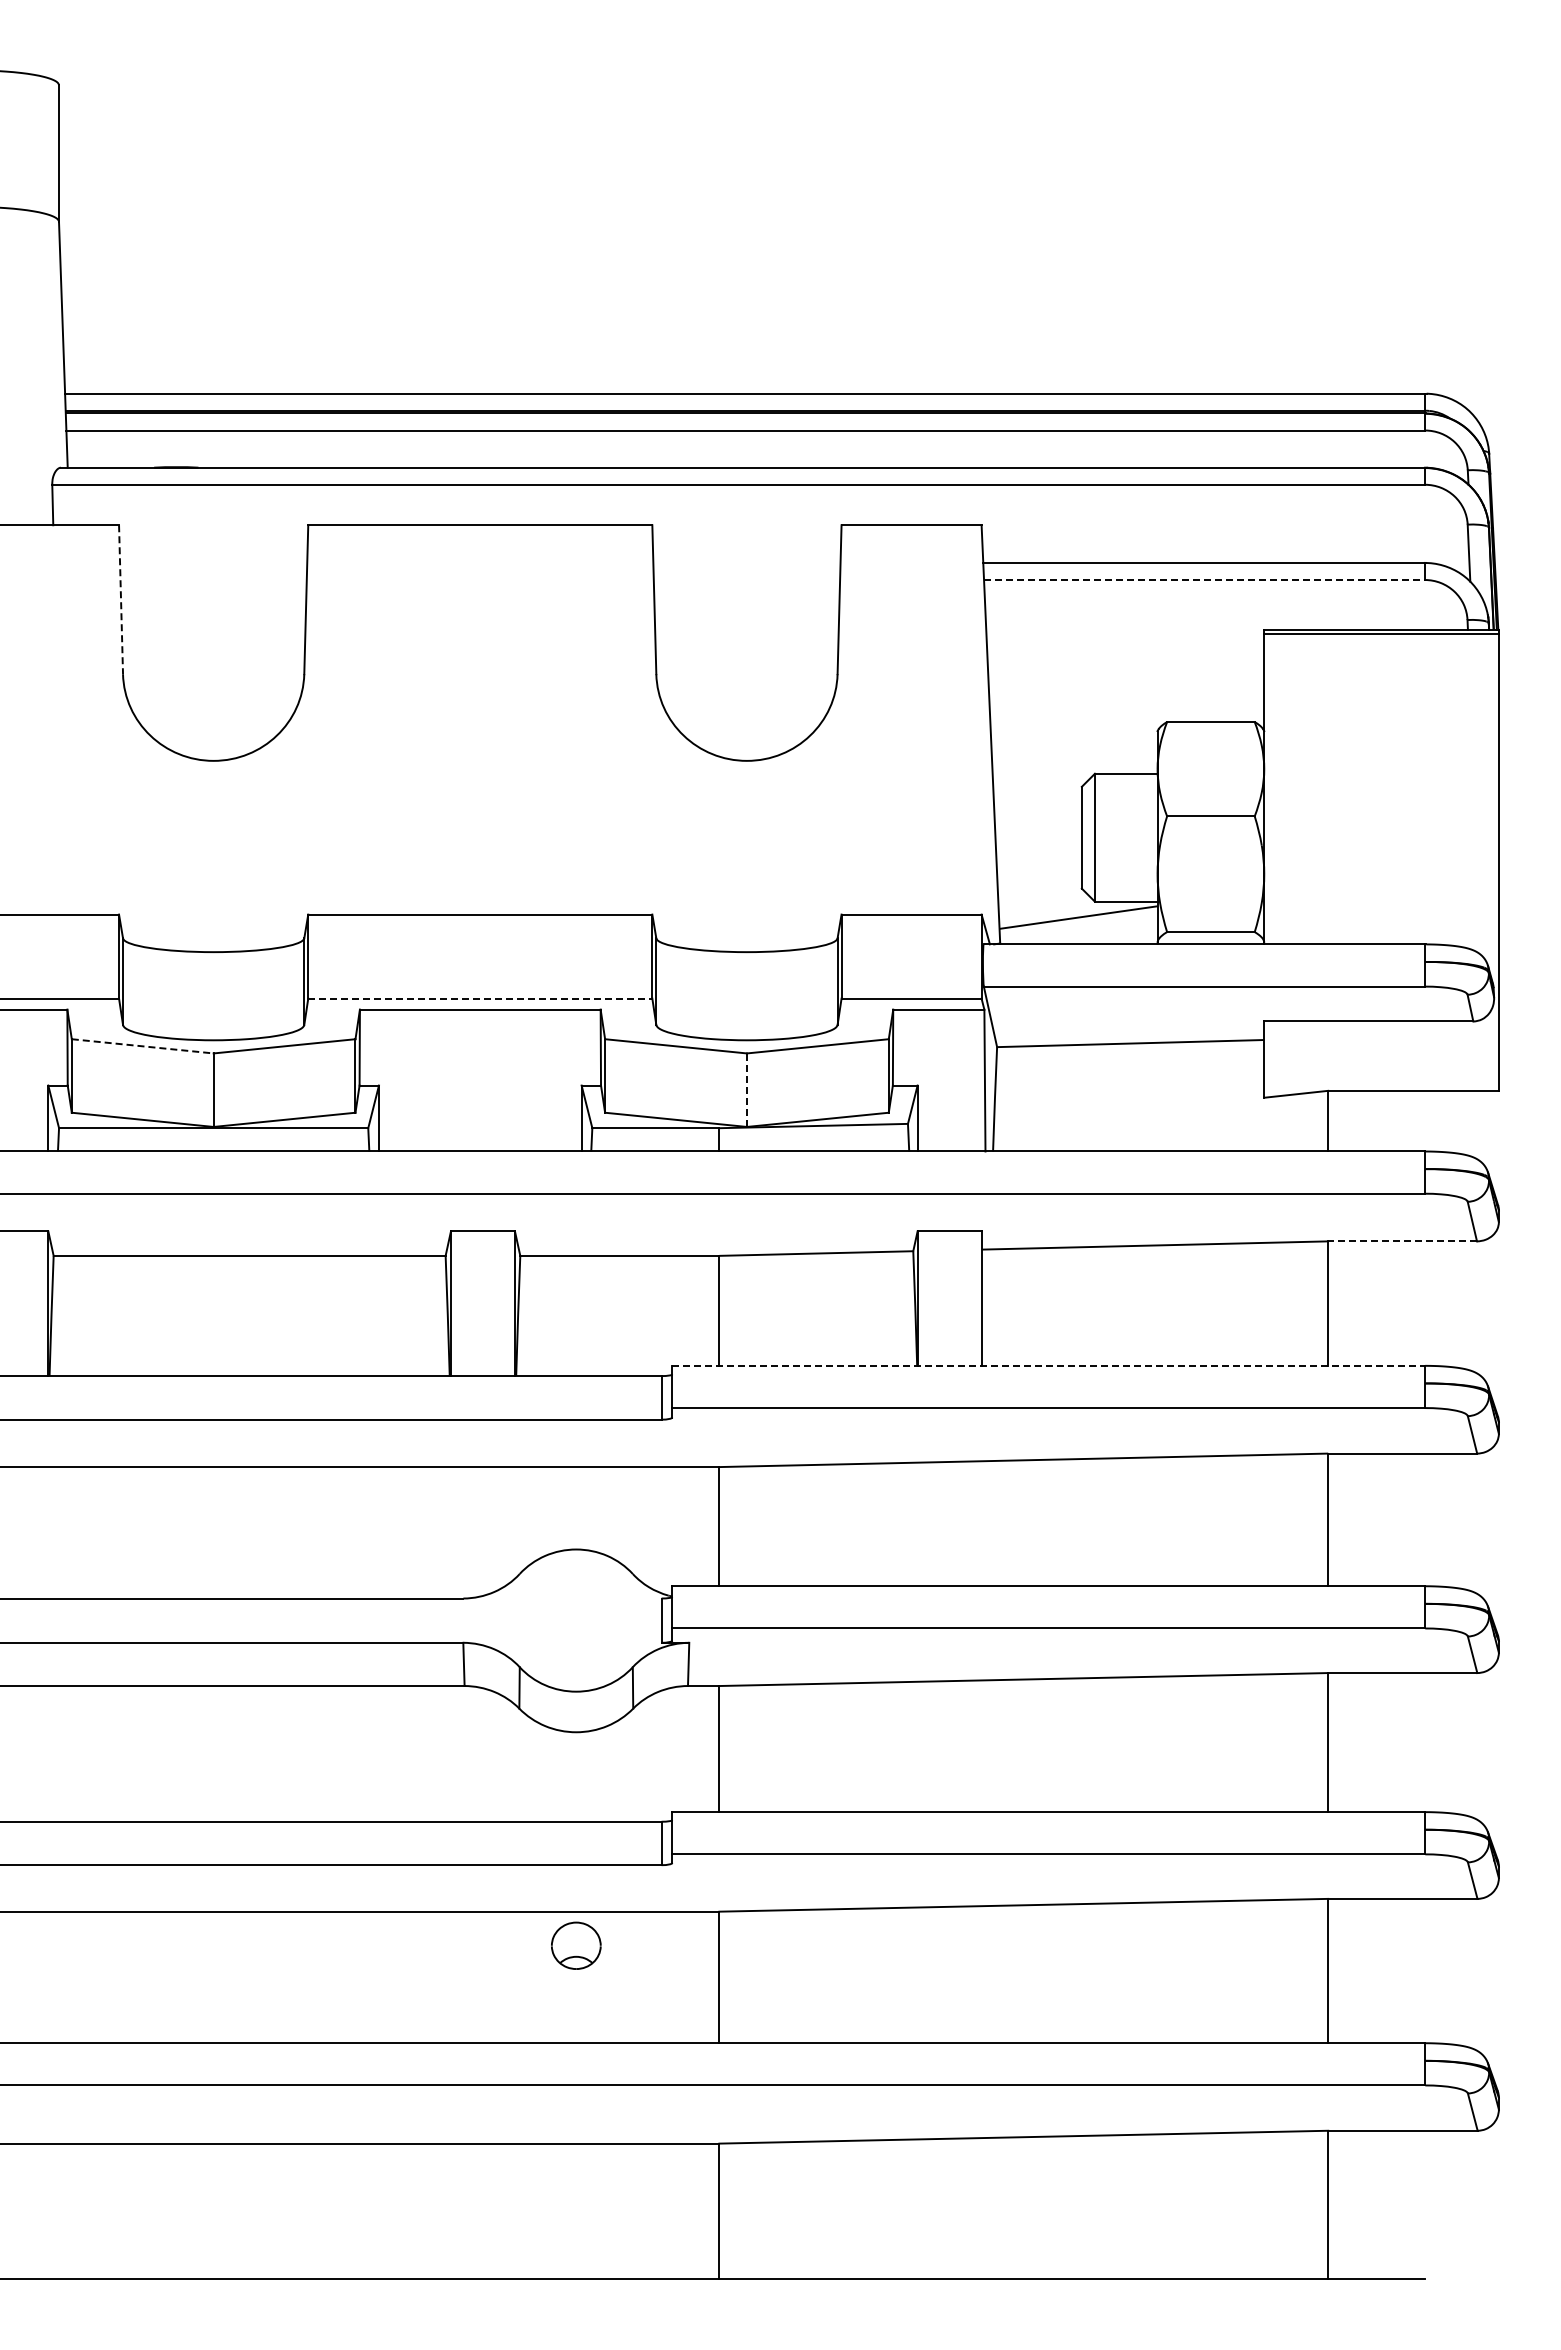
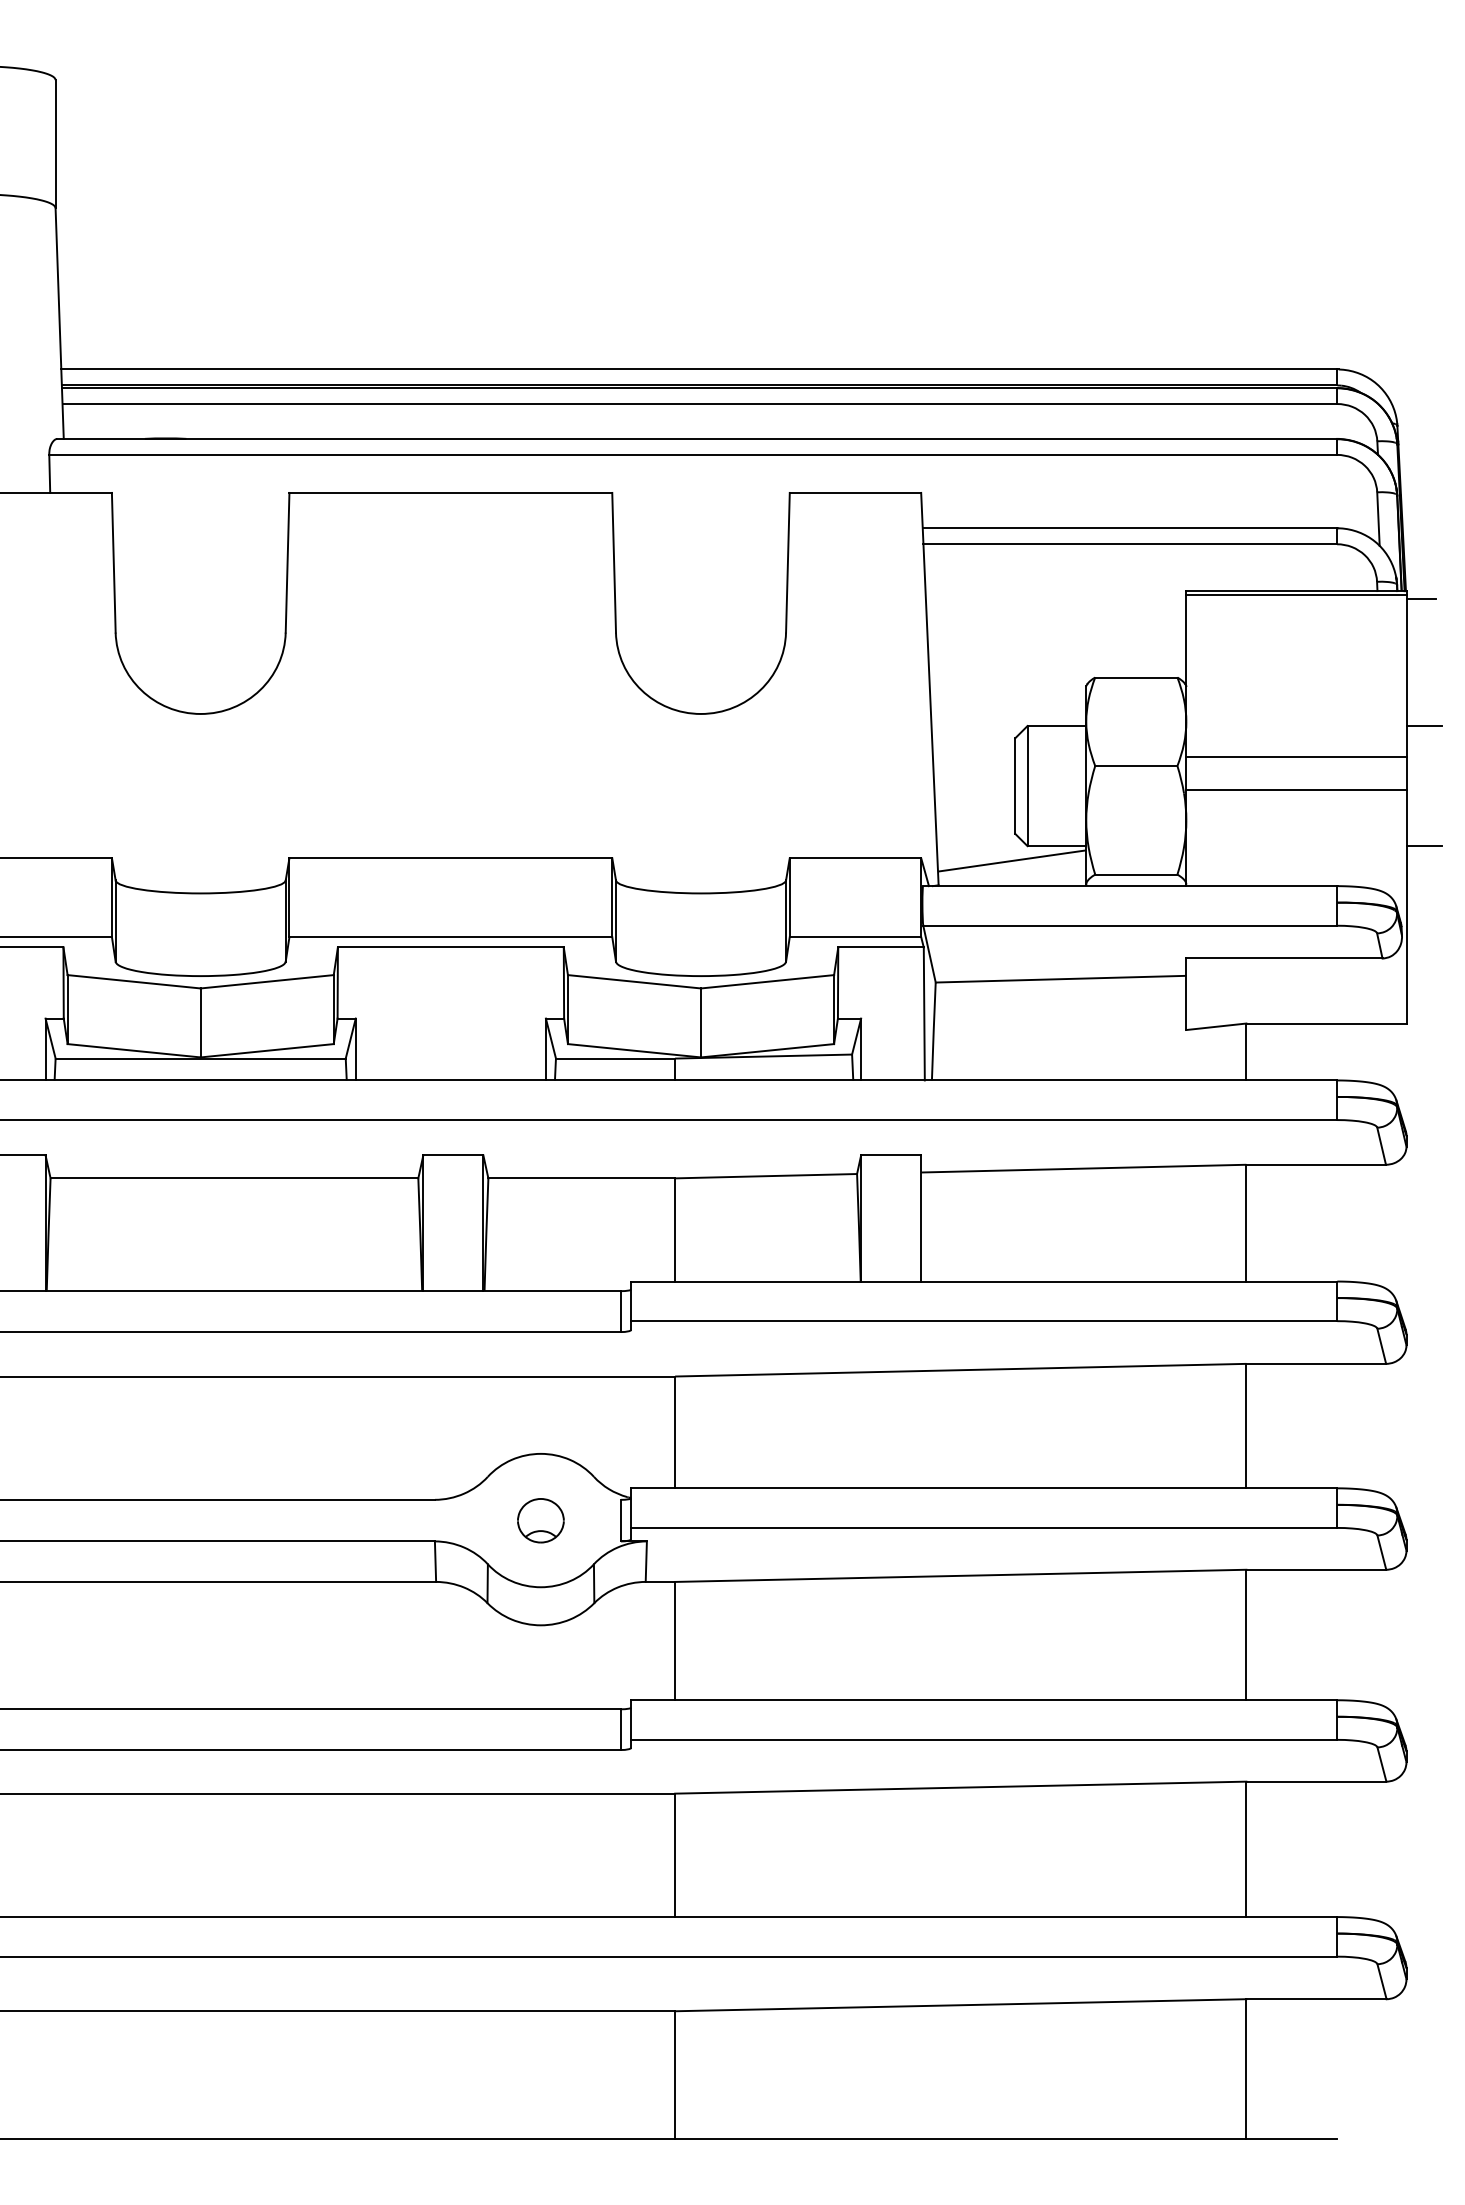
line: (1204, 580) -> (1130, 544), dashed -> solid
line: (121, 600) -> (114, 563), dashed -> solid
line: (1513, 638) -> (1420, 599), added
line: (1517, 773) -> (1423, 725), added
line: (1381, 806) -> (1296, 756), added
line: (1381, 841) -> (1296, 789), added
line: (1517, 901) -> (1423, 845), added
line: (480, 998) -> (451, 936), dashed -> solid
line: (143, 1046) -> (134, 981), dashed -> solid
line: (746, 1090) -> (700, 1023), dashed -> solid
line: (1402, 1241) -> (1316, 1164), dashed -> solid
line: (1049, 1365) -> (984, 1281), dashed -> solid
part: (576, 1945) -> (541, 1520), moved

